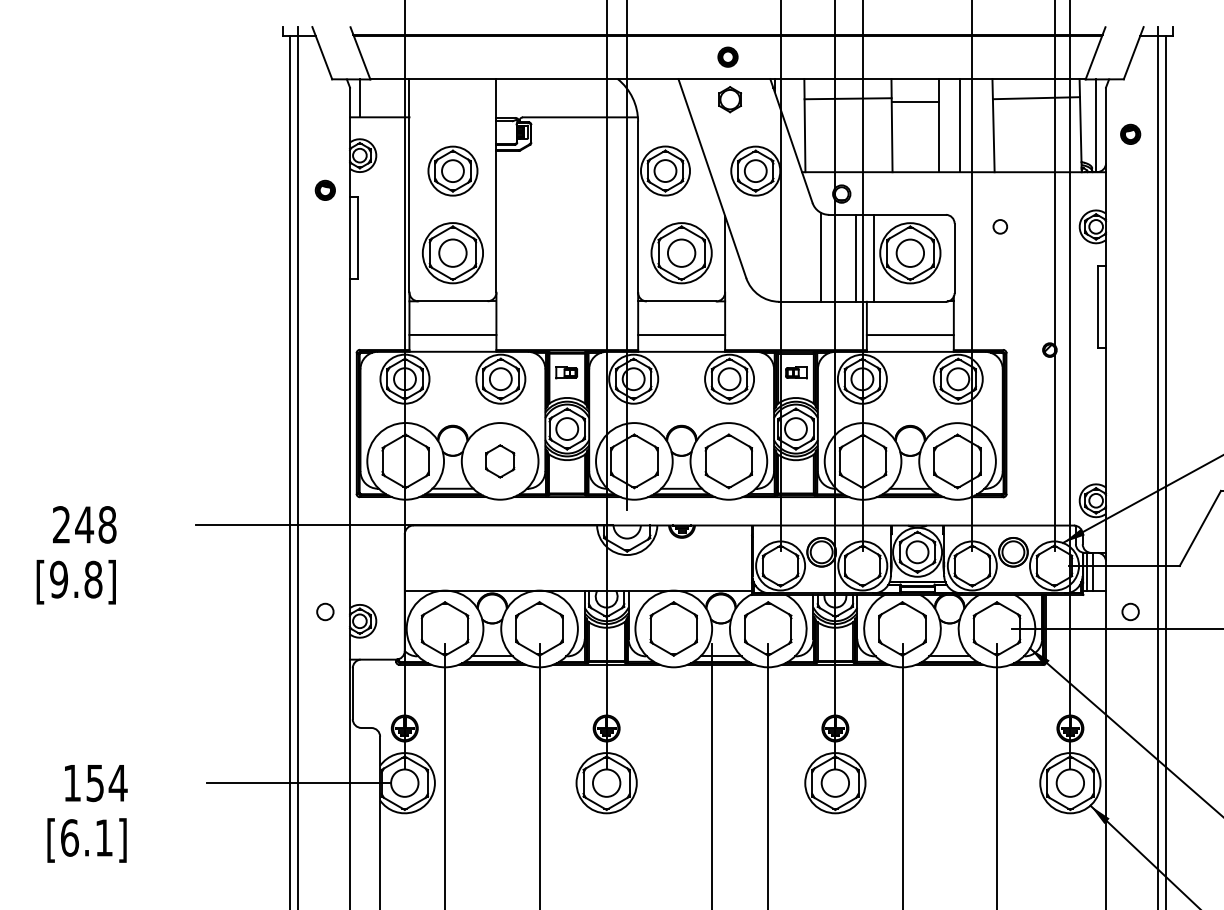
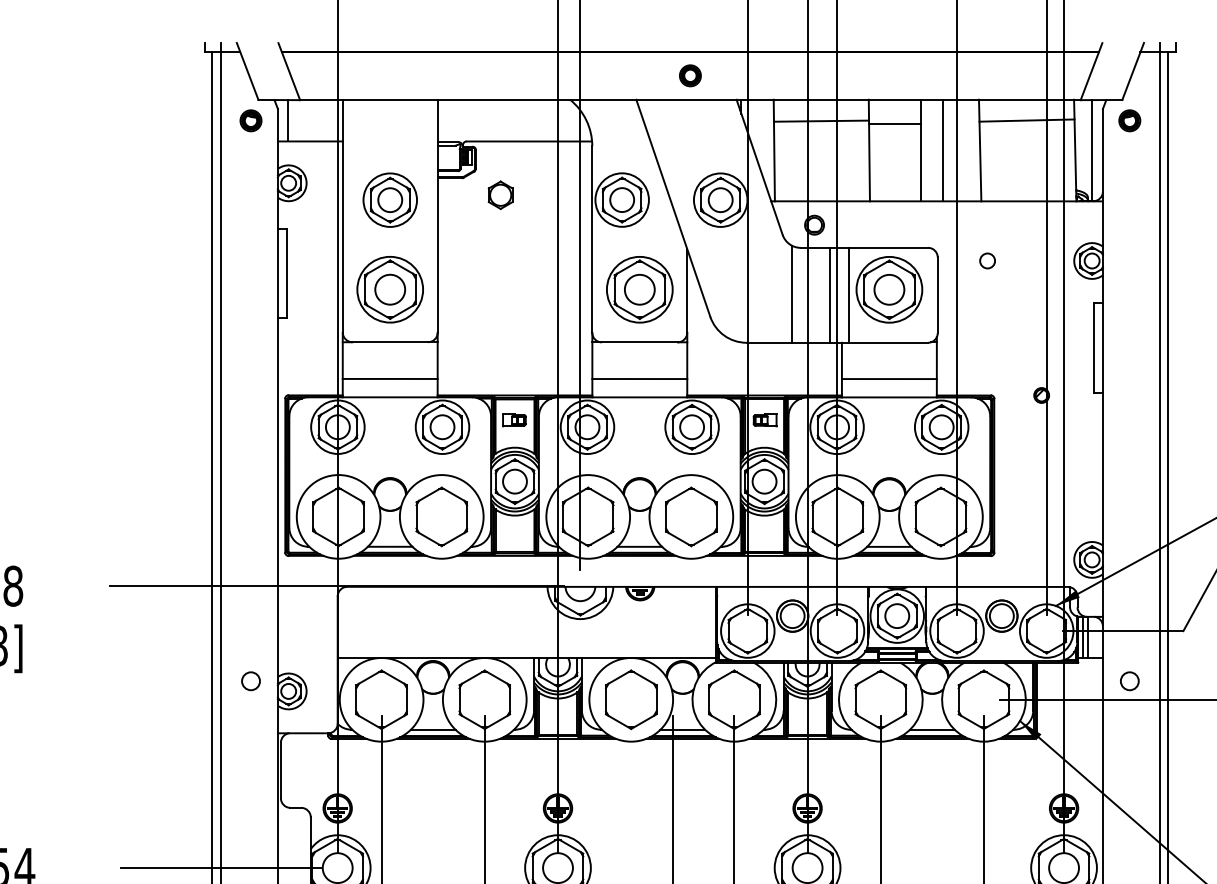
part: (729, 99) -> (499, 195), moved
part: (1130, 133) -> (1129, 119), moved
part: (324, 189) -> (250, 119), moved
part: (500, 461) -> (442, 517), size x1.67

